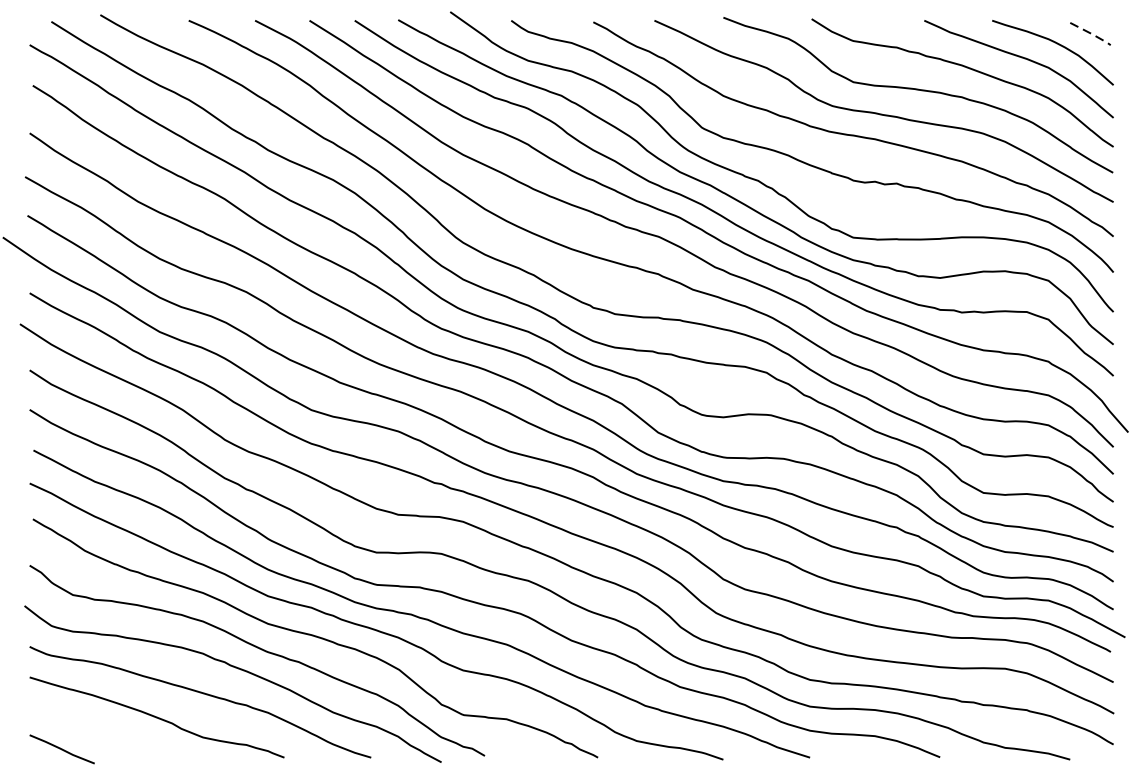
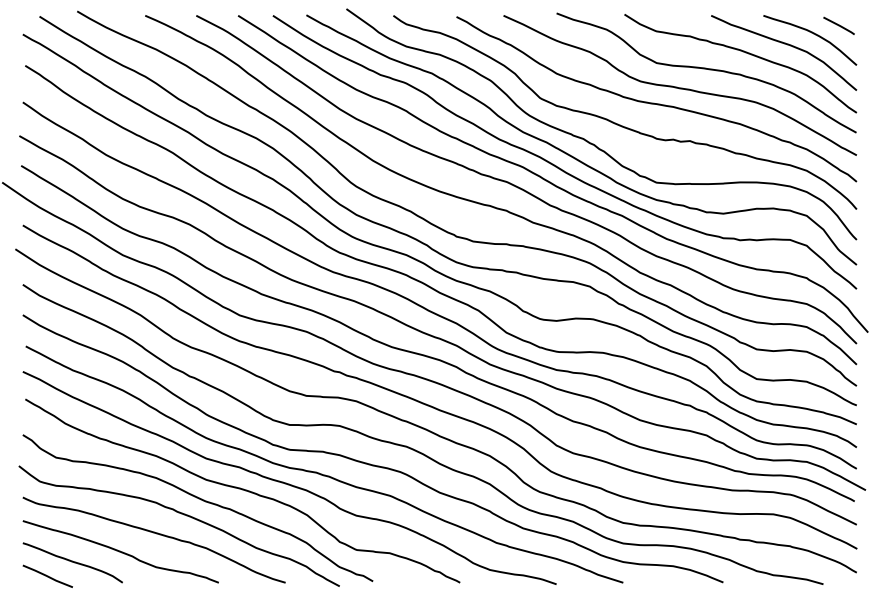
line: (1092, 34) -> (840, 26), dashed -> solid
curve: (94, 731) -> (72, 562), added

